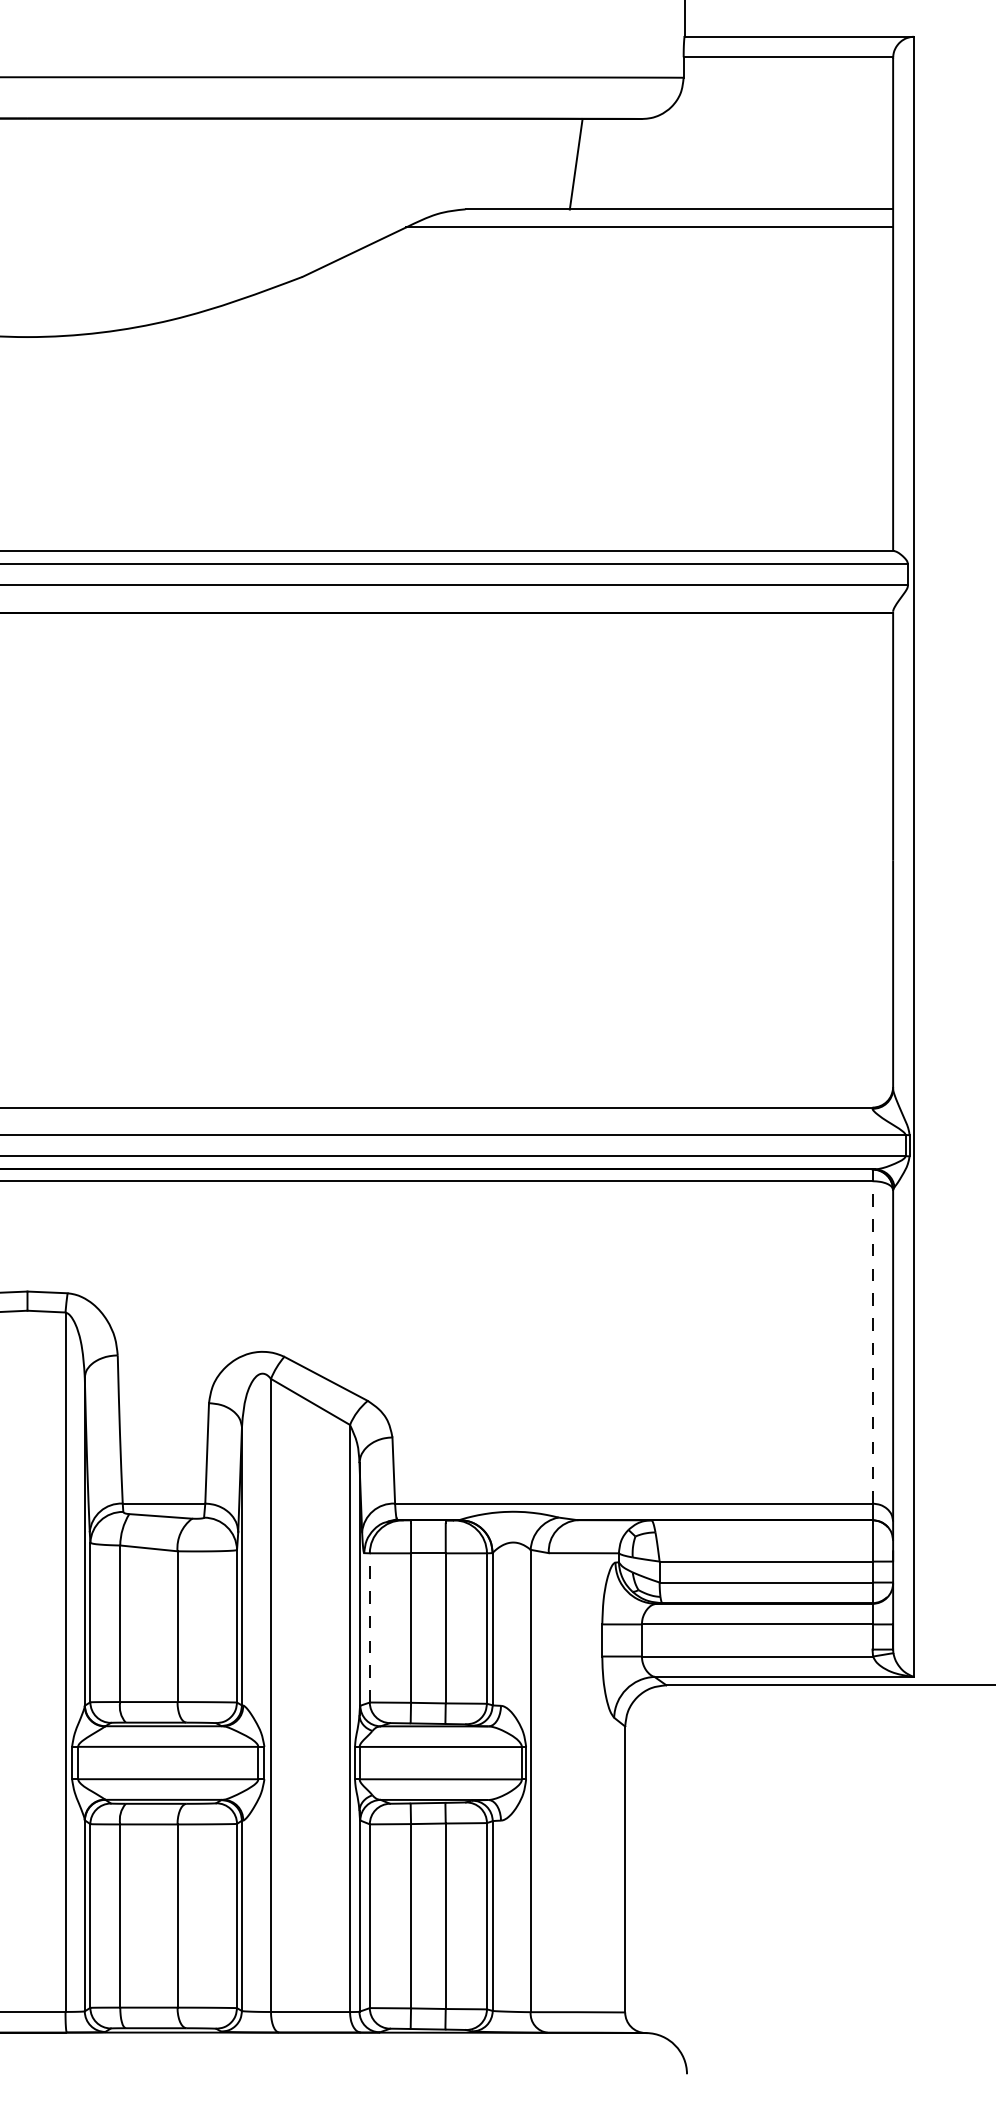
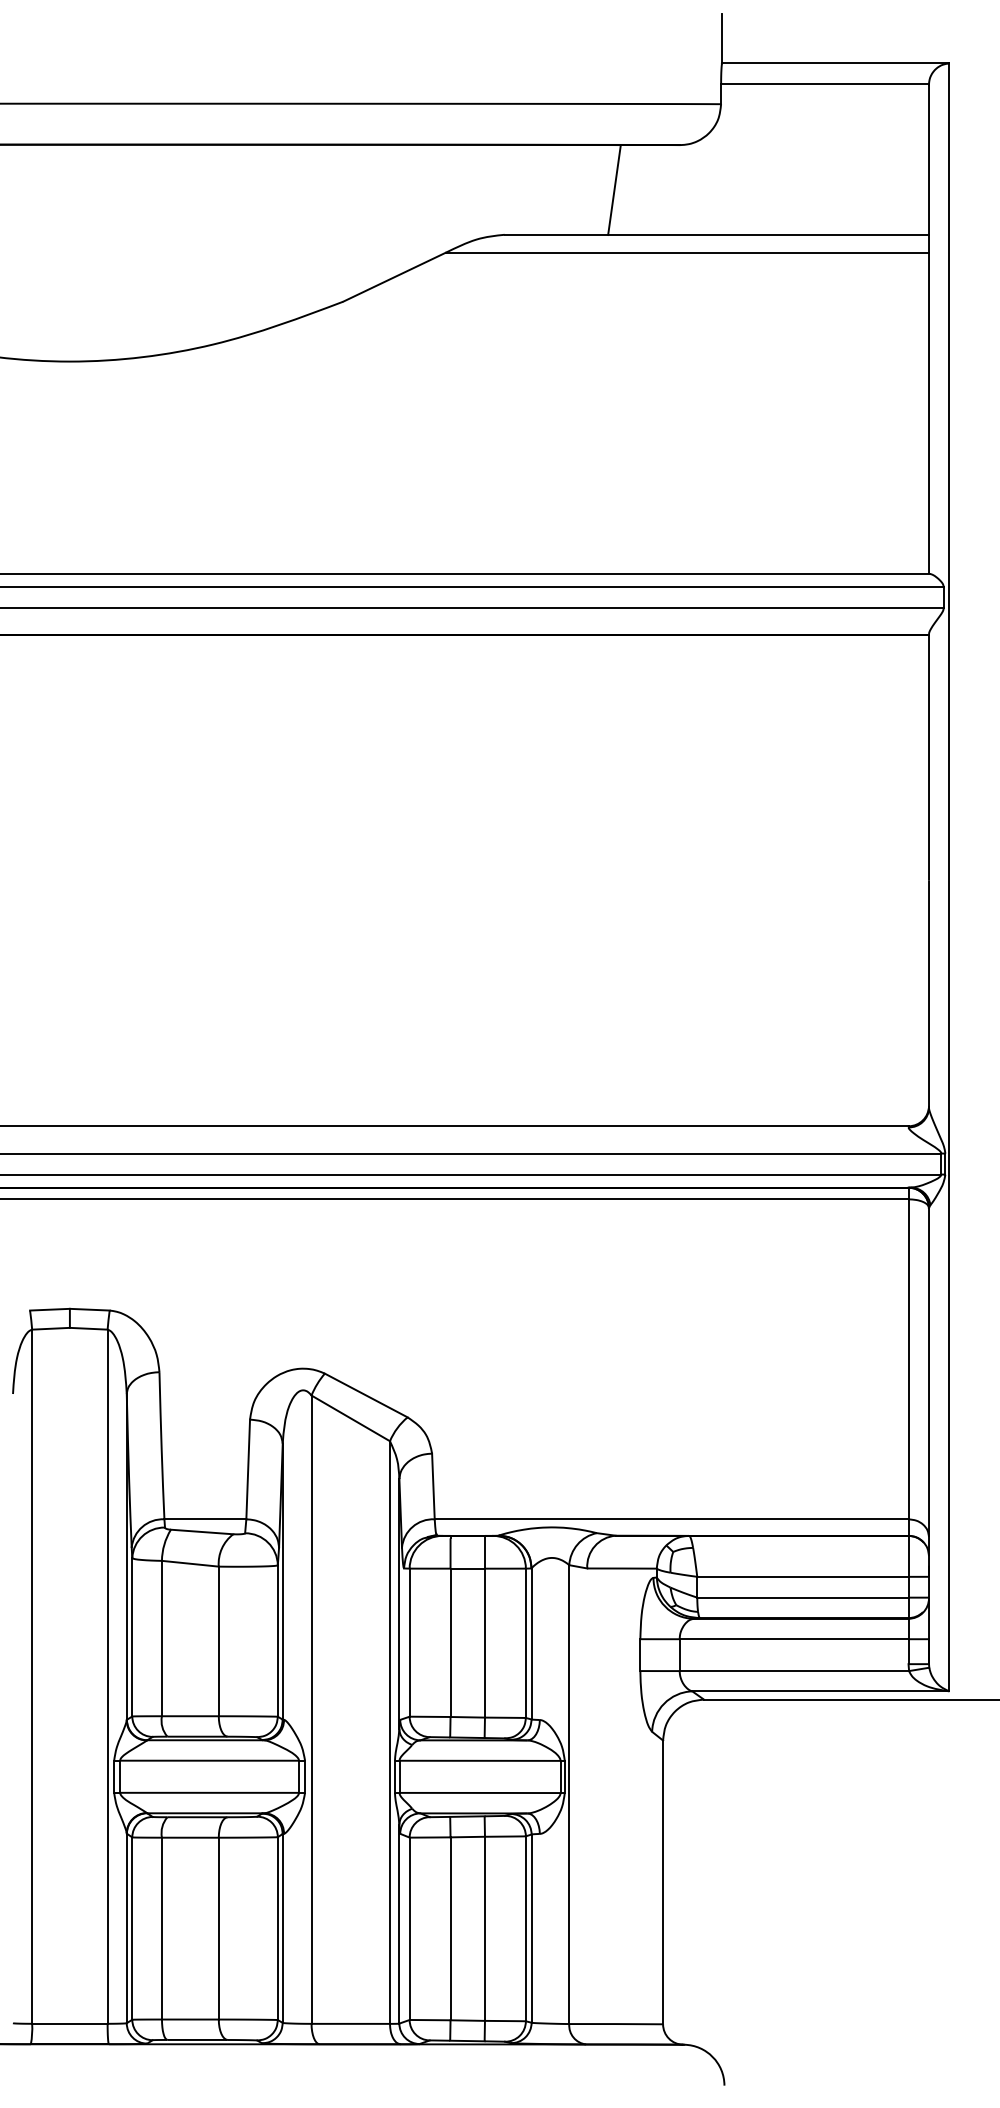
line: (872, 1341) -> (908, 1358), dashed -> solid
line: (369, 1627) -> (409, 1642), dashed -> solid

